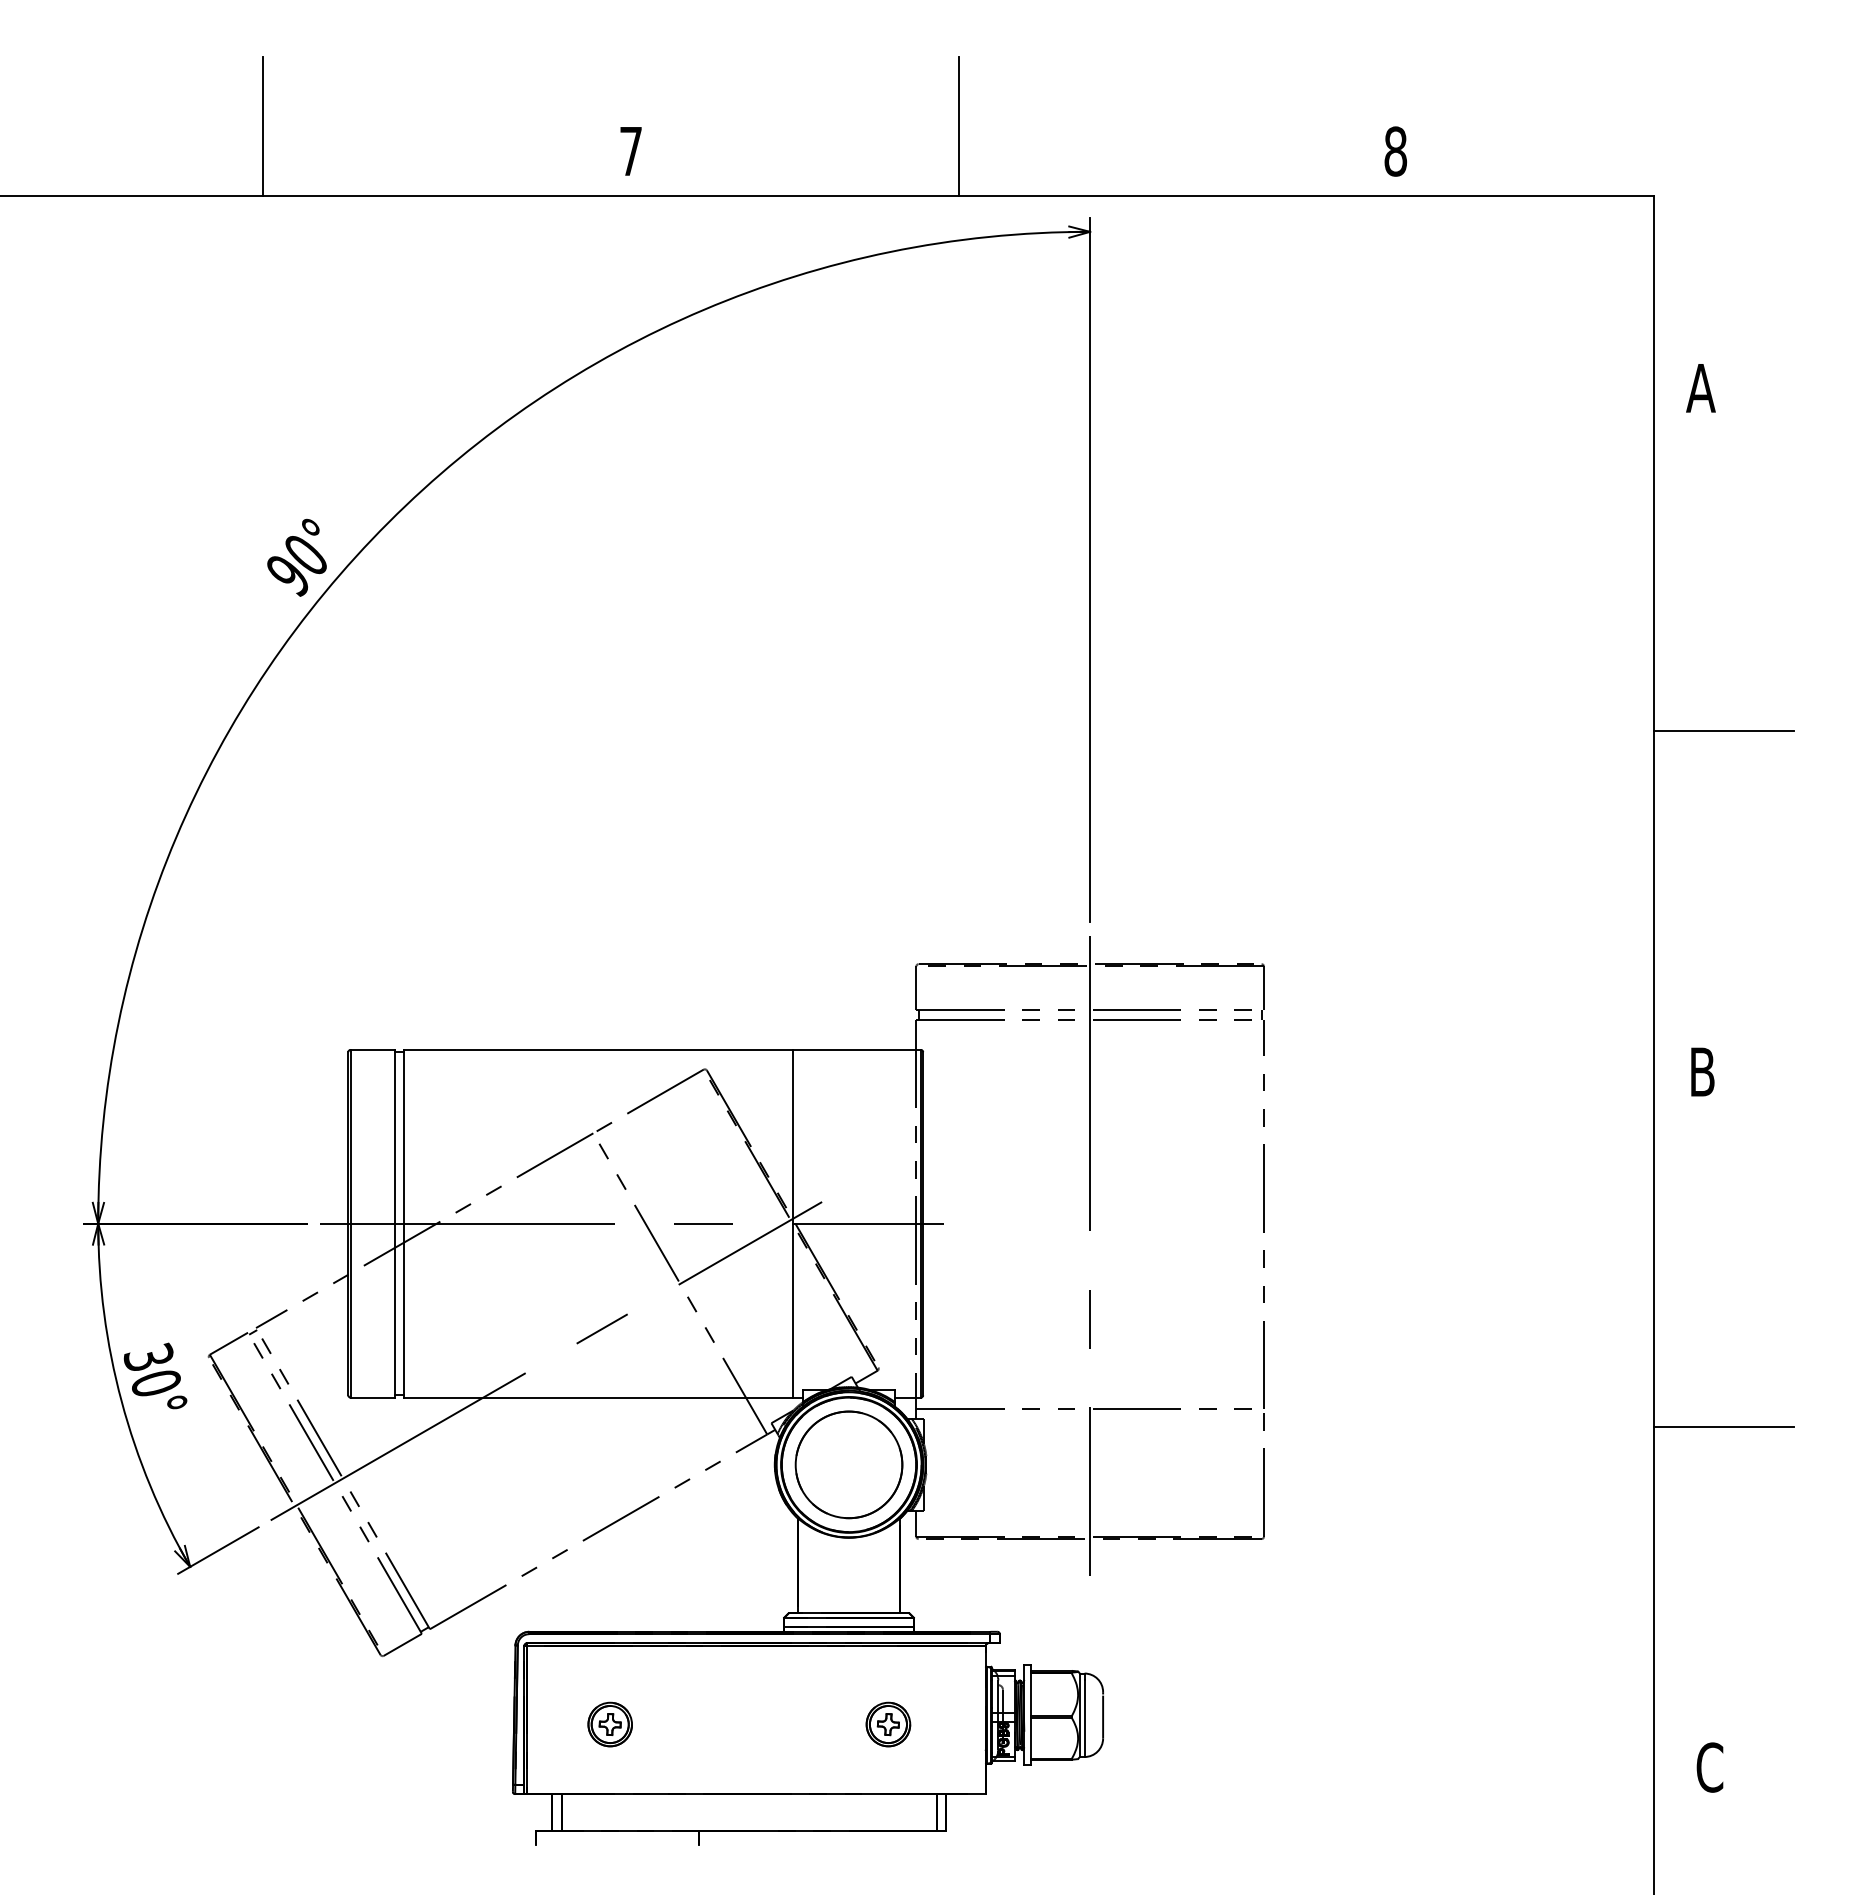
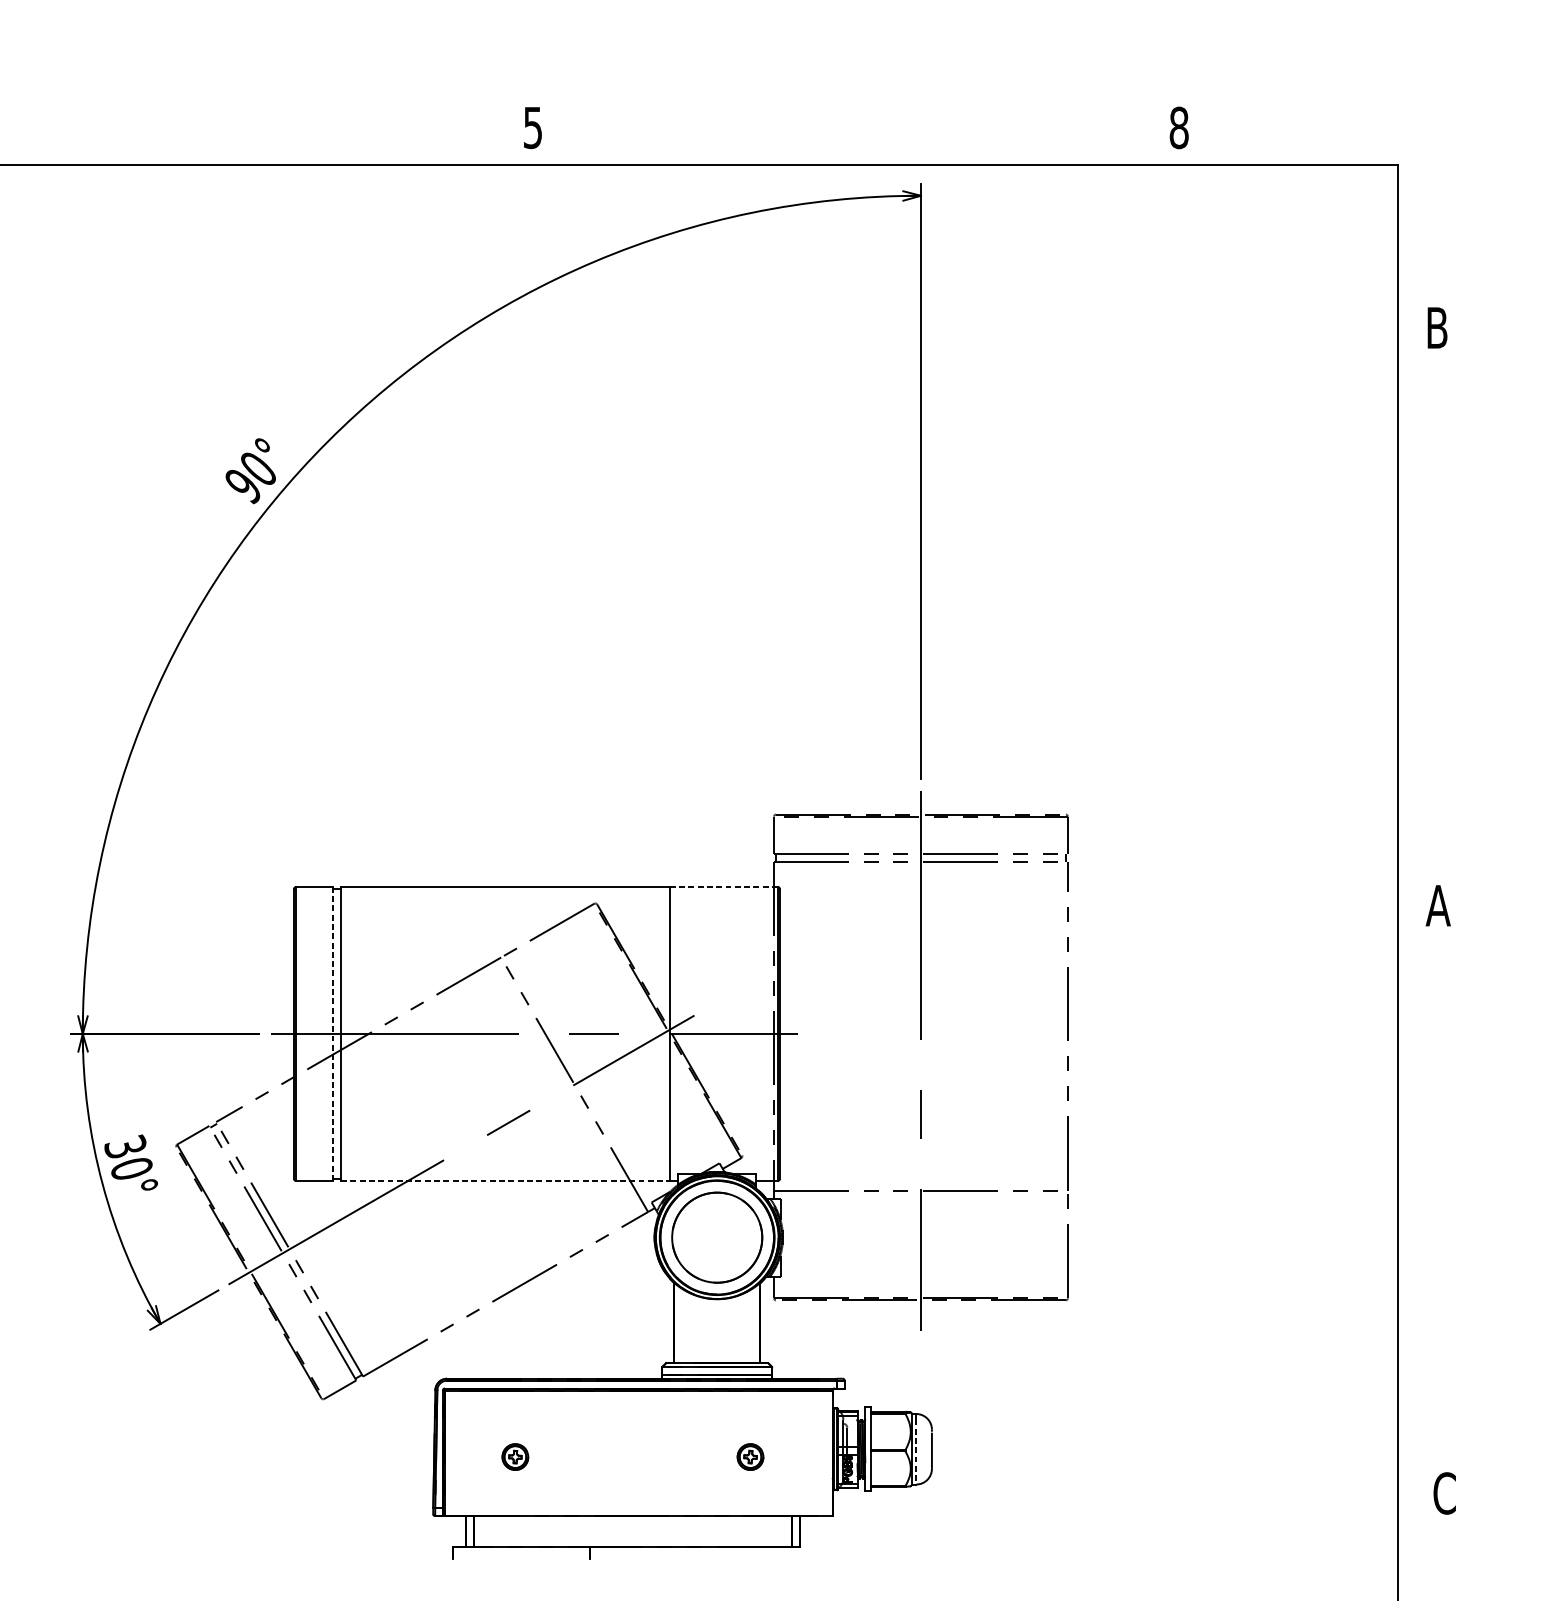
line: (263, 125) -> (222, 105), removed
line: (958, 125) -> (809, 105), removed
text: (630, 151) -> (532, 127), 7 -> 5
text: (1700, 388) -> (1436, 328), A -> B
line: (1723, 731) -> (1456, 617), removed
line: (857, 1049) -> (724, 886), solid -> dashed
text: (1702, 1071) -> (1438, 905), B -> A
line: (394, 1223) -> (333, 1033), solid -> dashed
line: (598, 1397) -> (505, 1180), solid -> dashed
line: (1723, 1426) -> (1456, 1205), removed
line: (1084, 1718) -> (916, 1451), solid -> dashed
part: (609, 1724) -> (514, 1457), size x0.7
part: (888, 1724) -> (750, 1457), size x0.7

